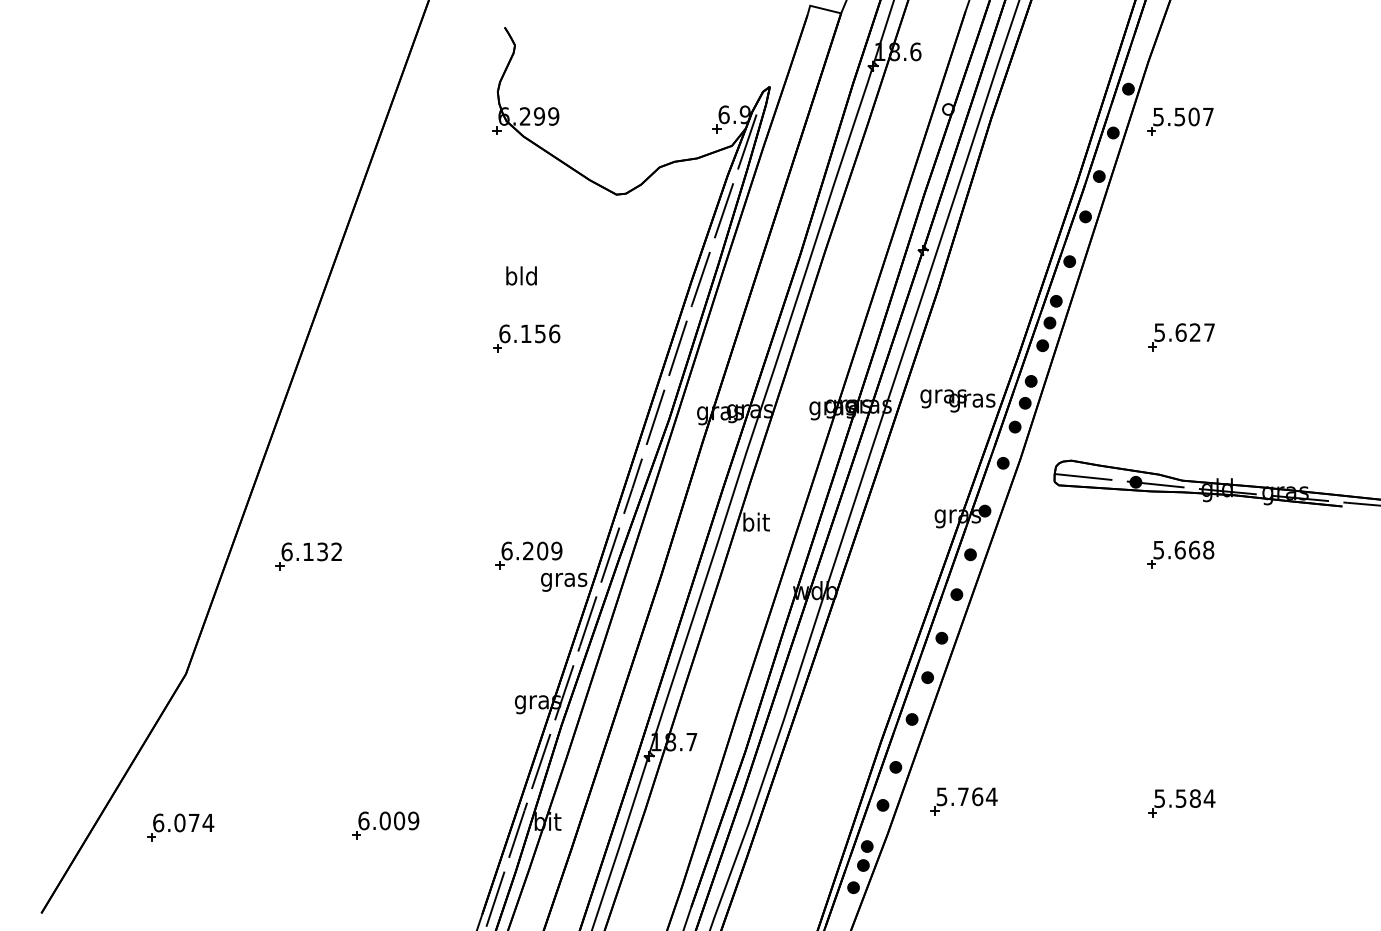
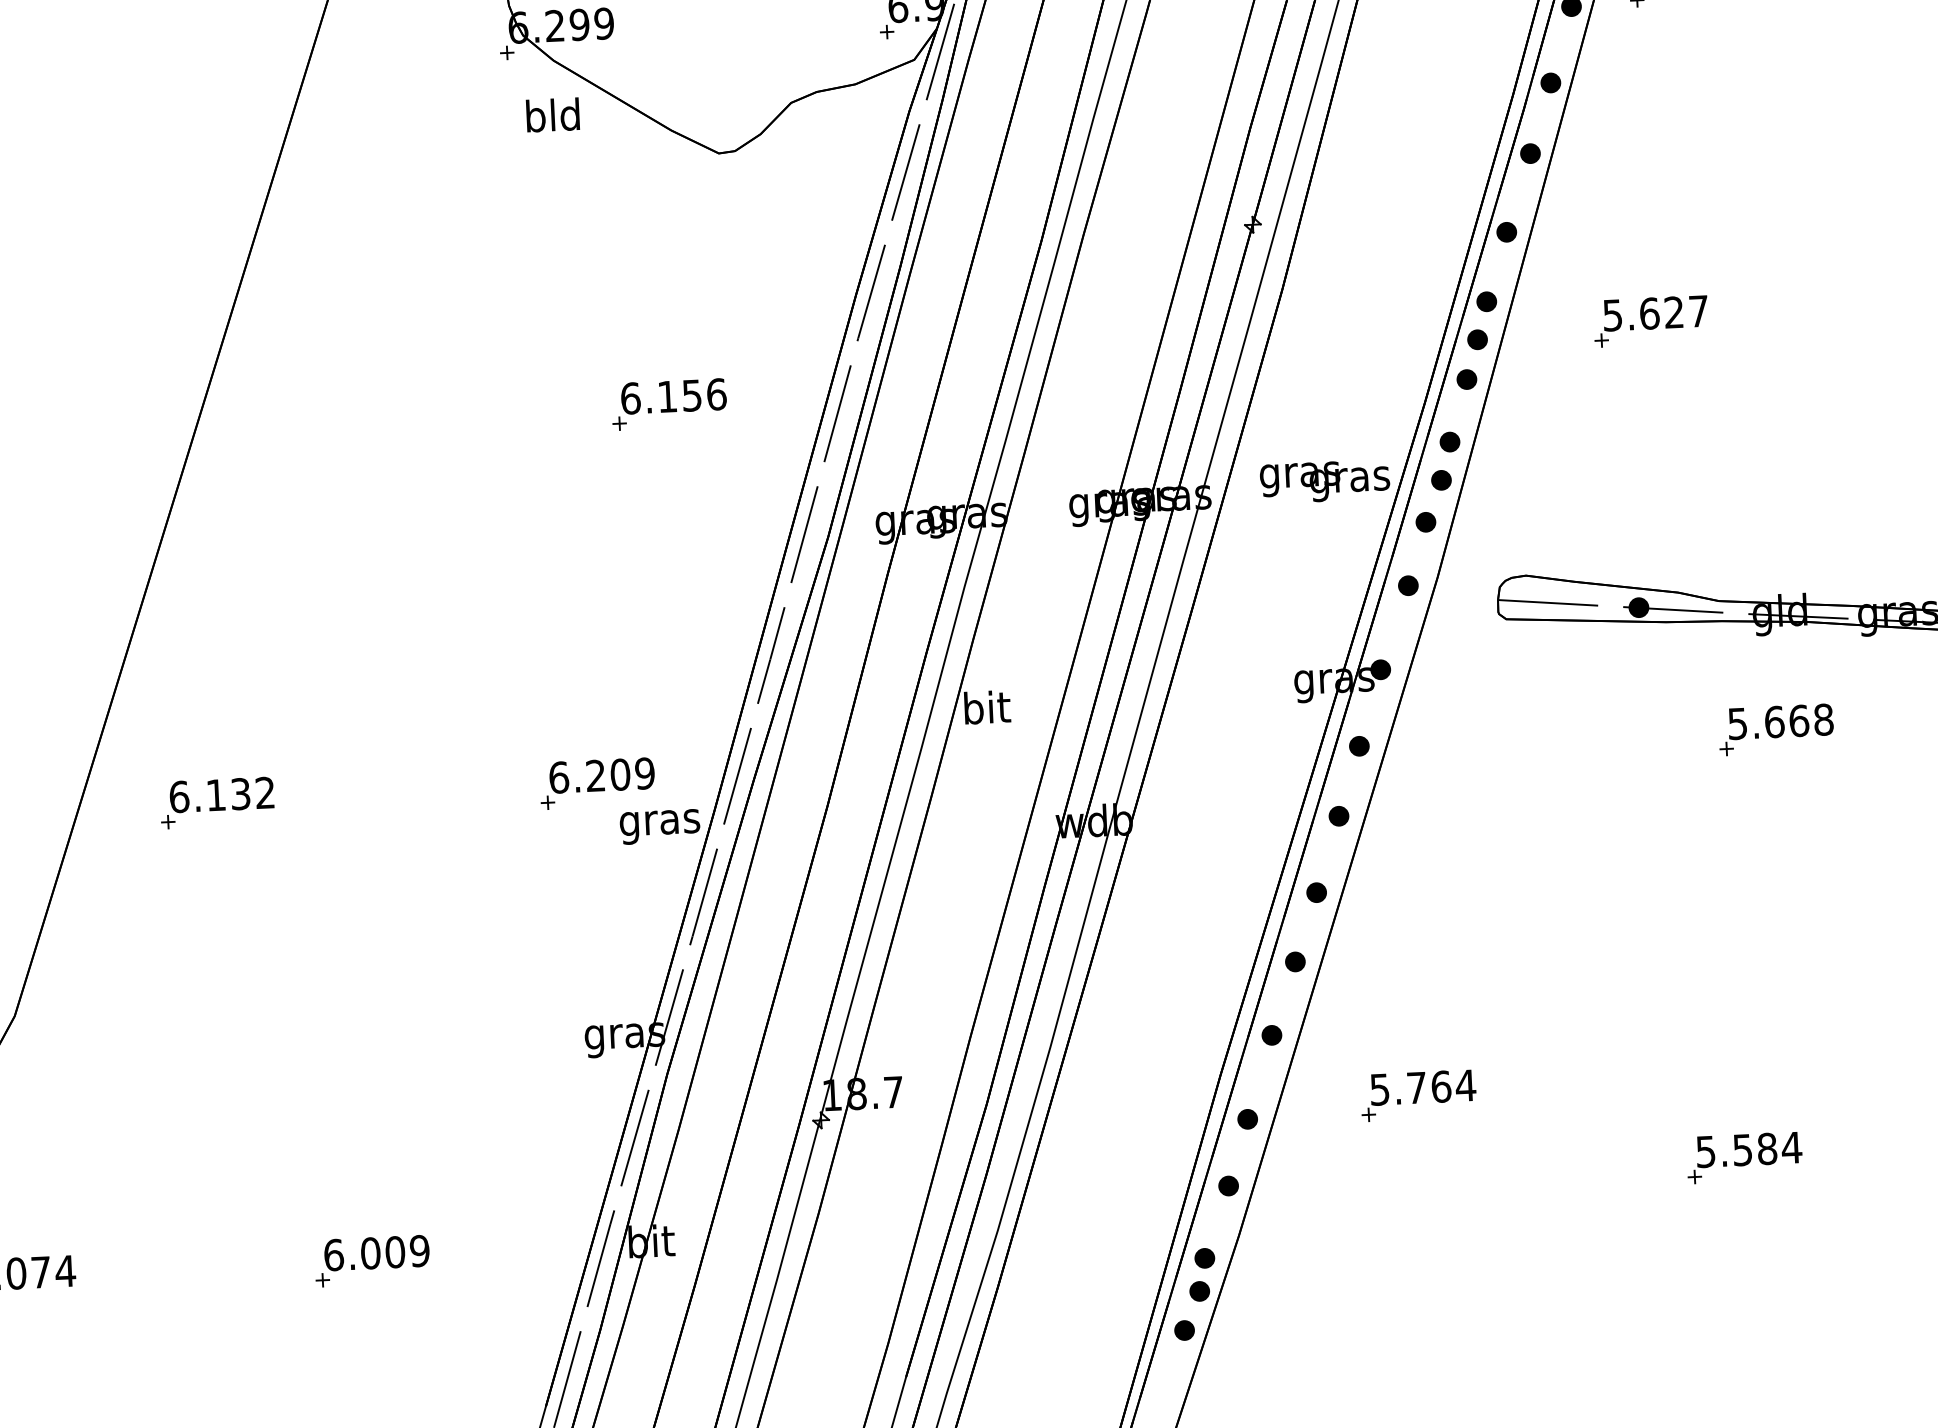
text: (521, 275) -> (552, 114), moved
part: (1181, 337) -> (1650, 322), moved
part: (526, 338) -> (668, 404), moved
part: (1180, 554) -> (1775, 729), moved
part: (963, 801) -> (1417, 1096), moved

